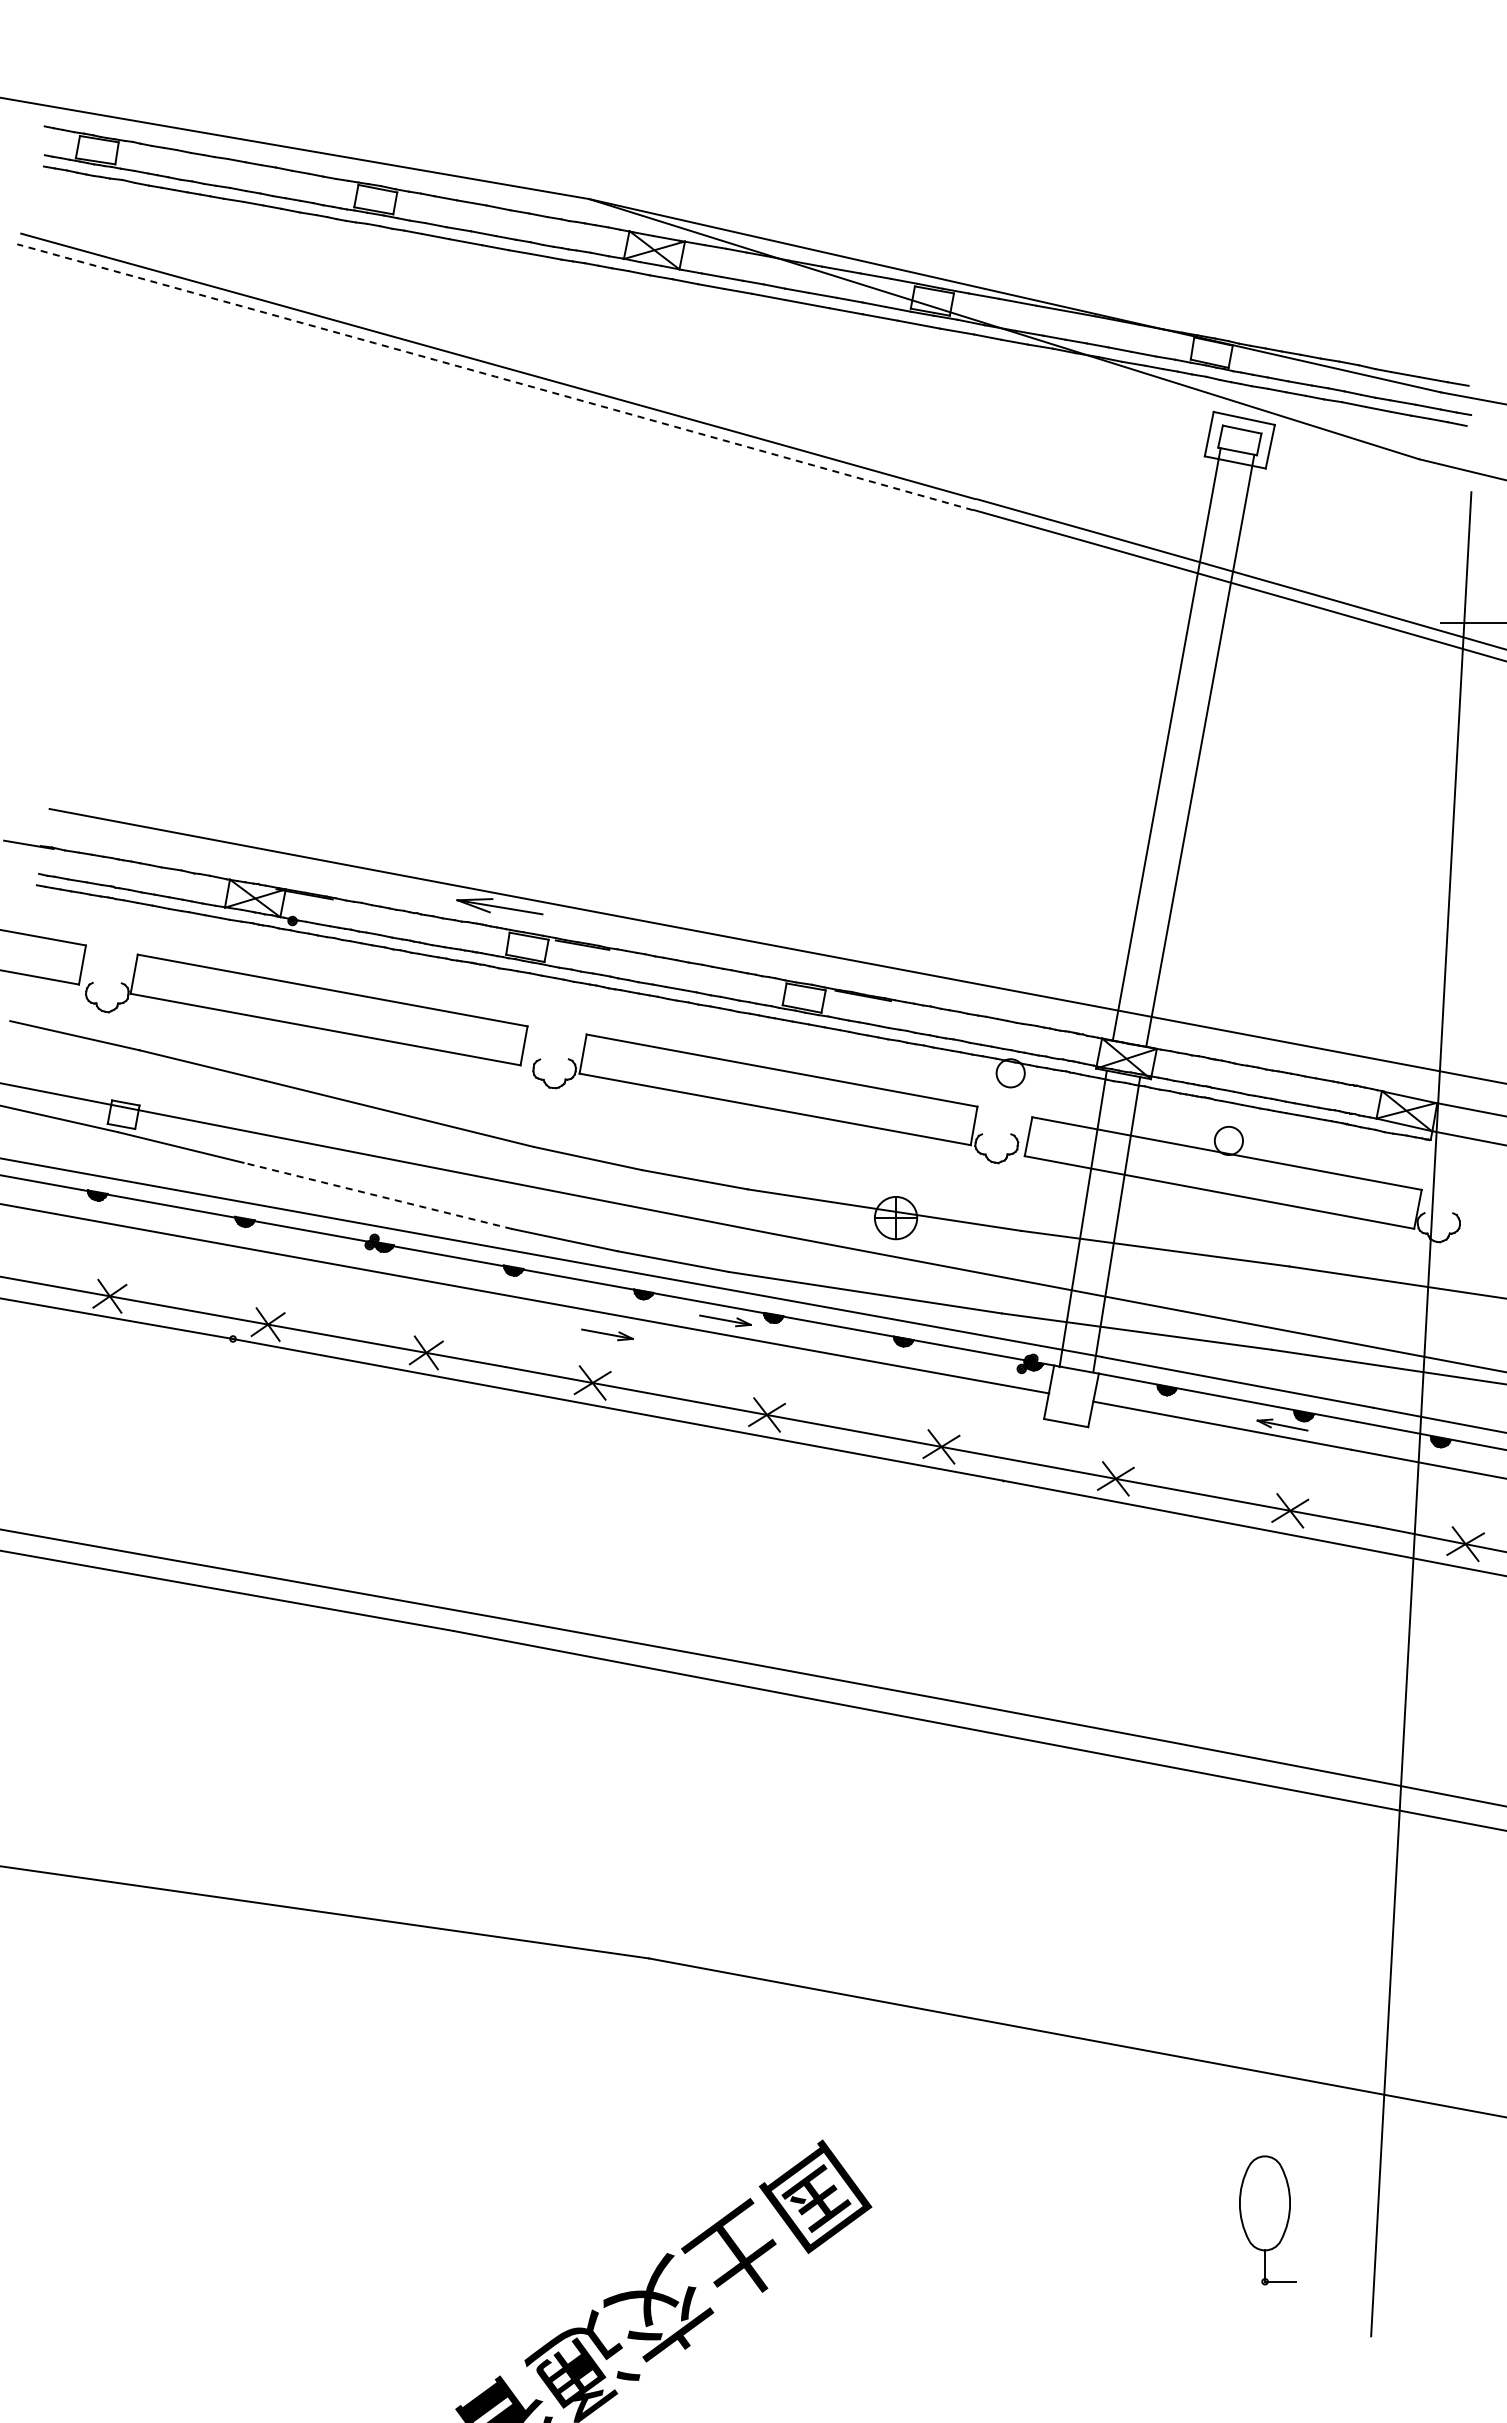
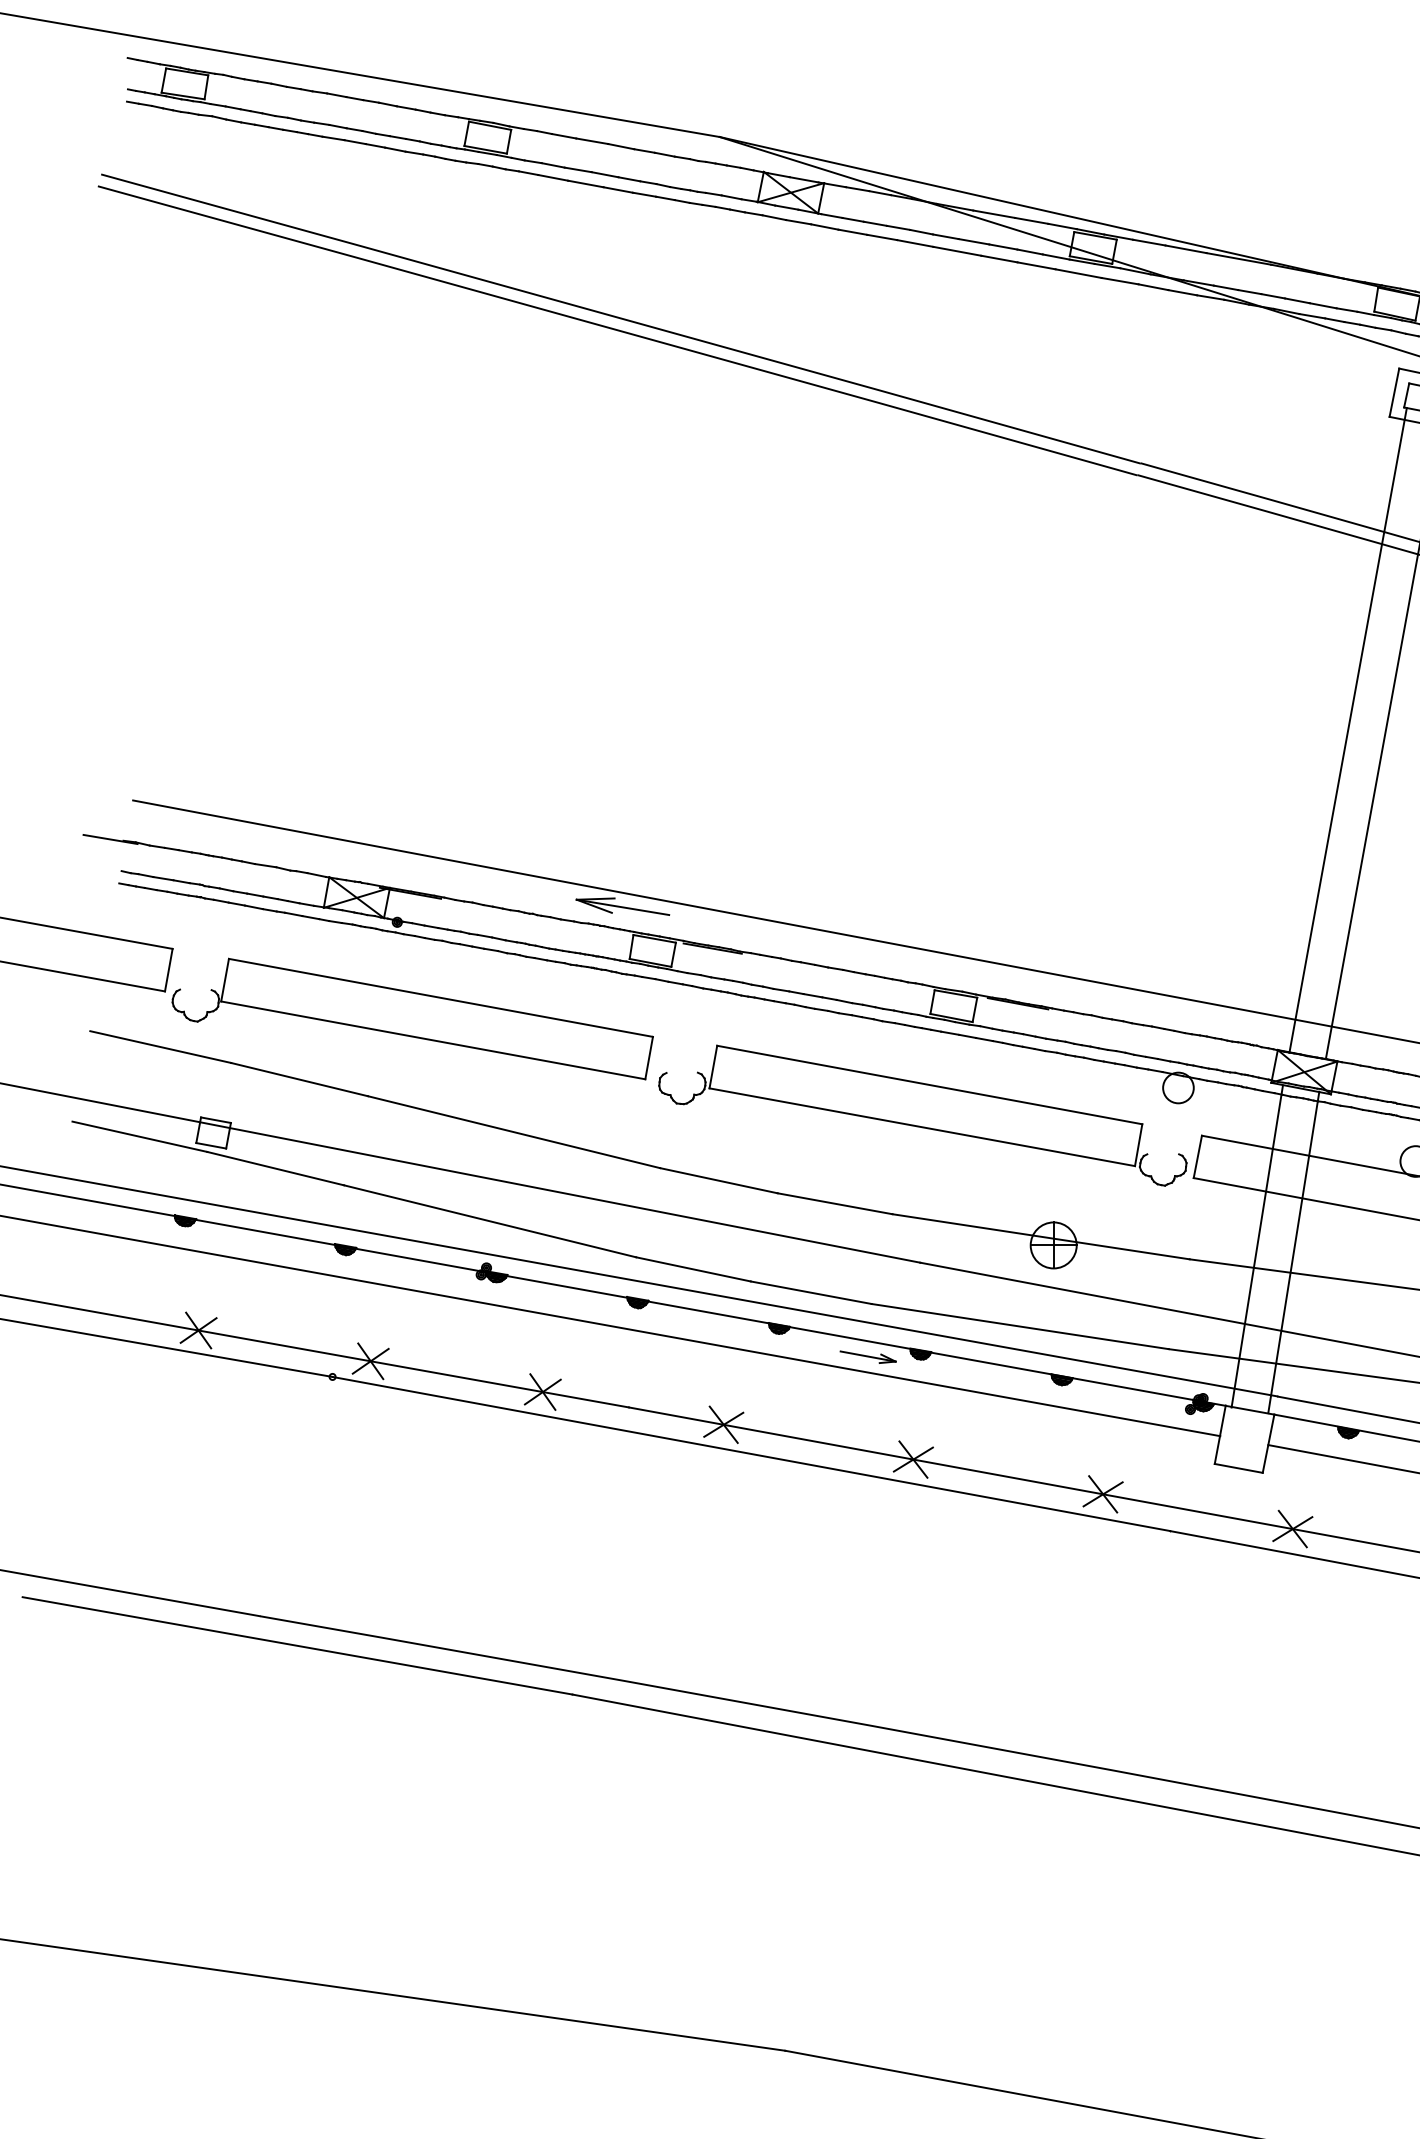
arc: (495, 376) -> (618, 330), dashed -> solid
line: (377, 1195) -> (489, 1220), dashed -> solid
part: (607, 1334) -> (739, 1372), removed

